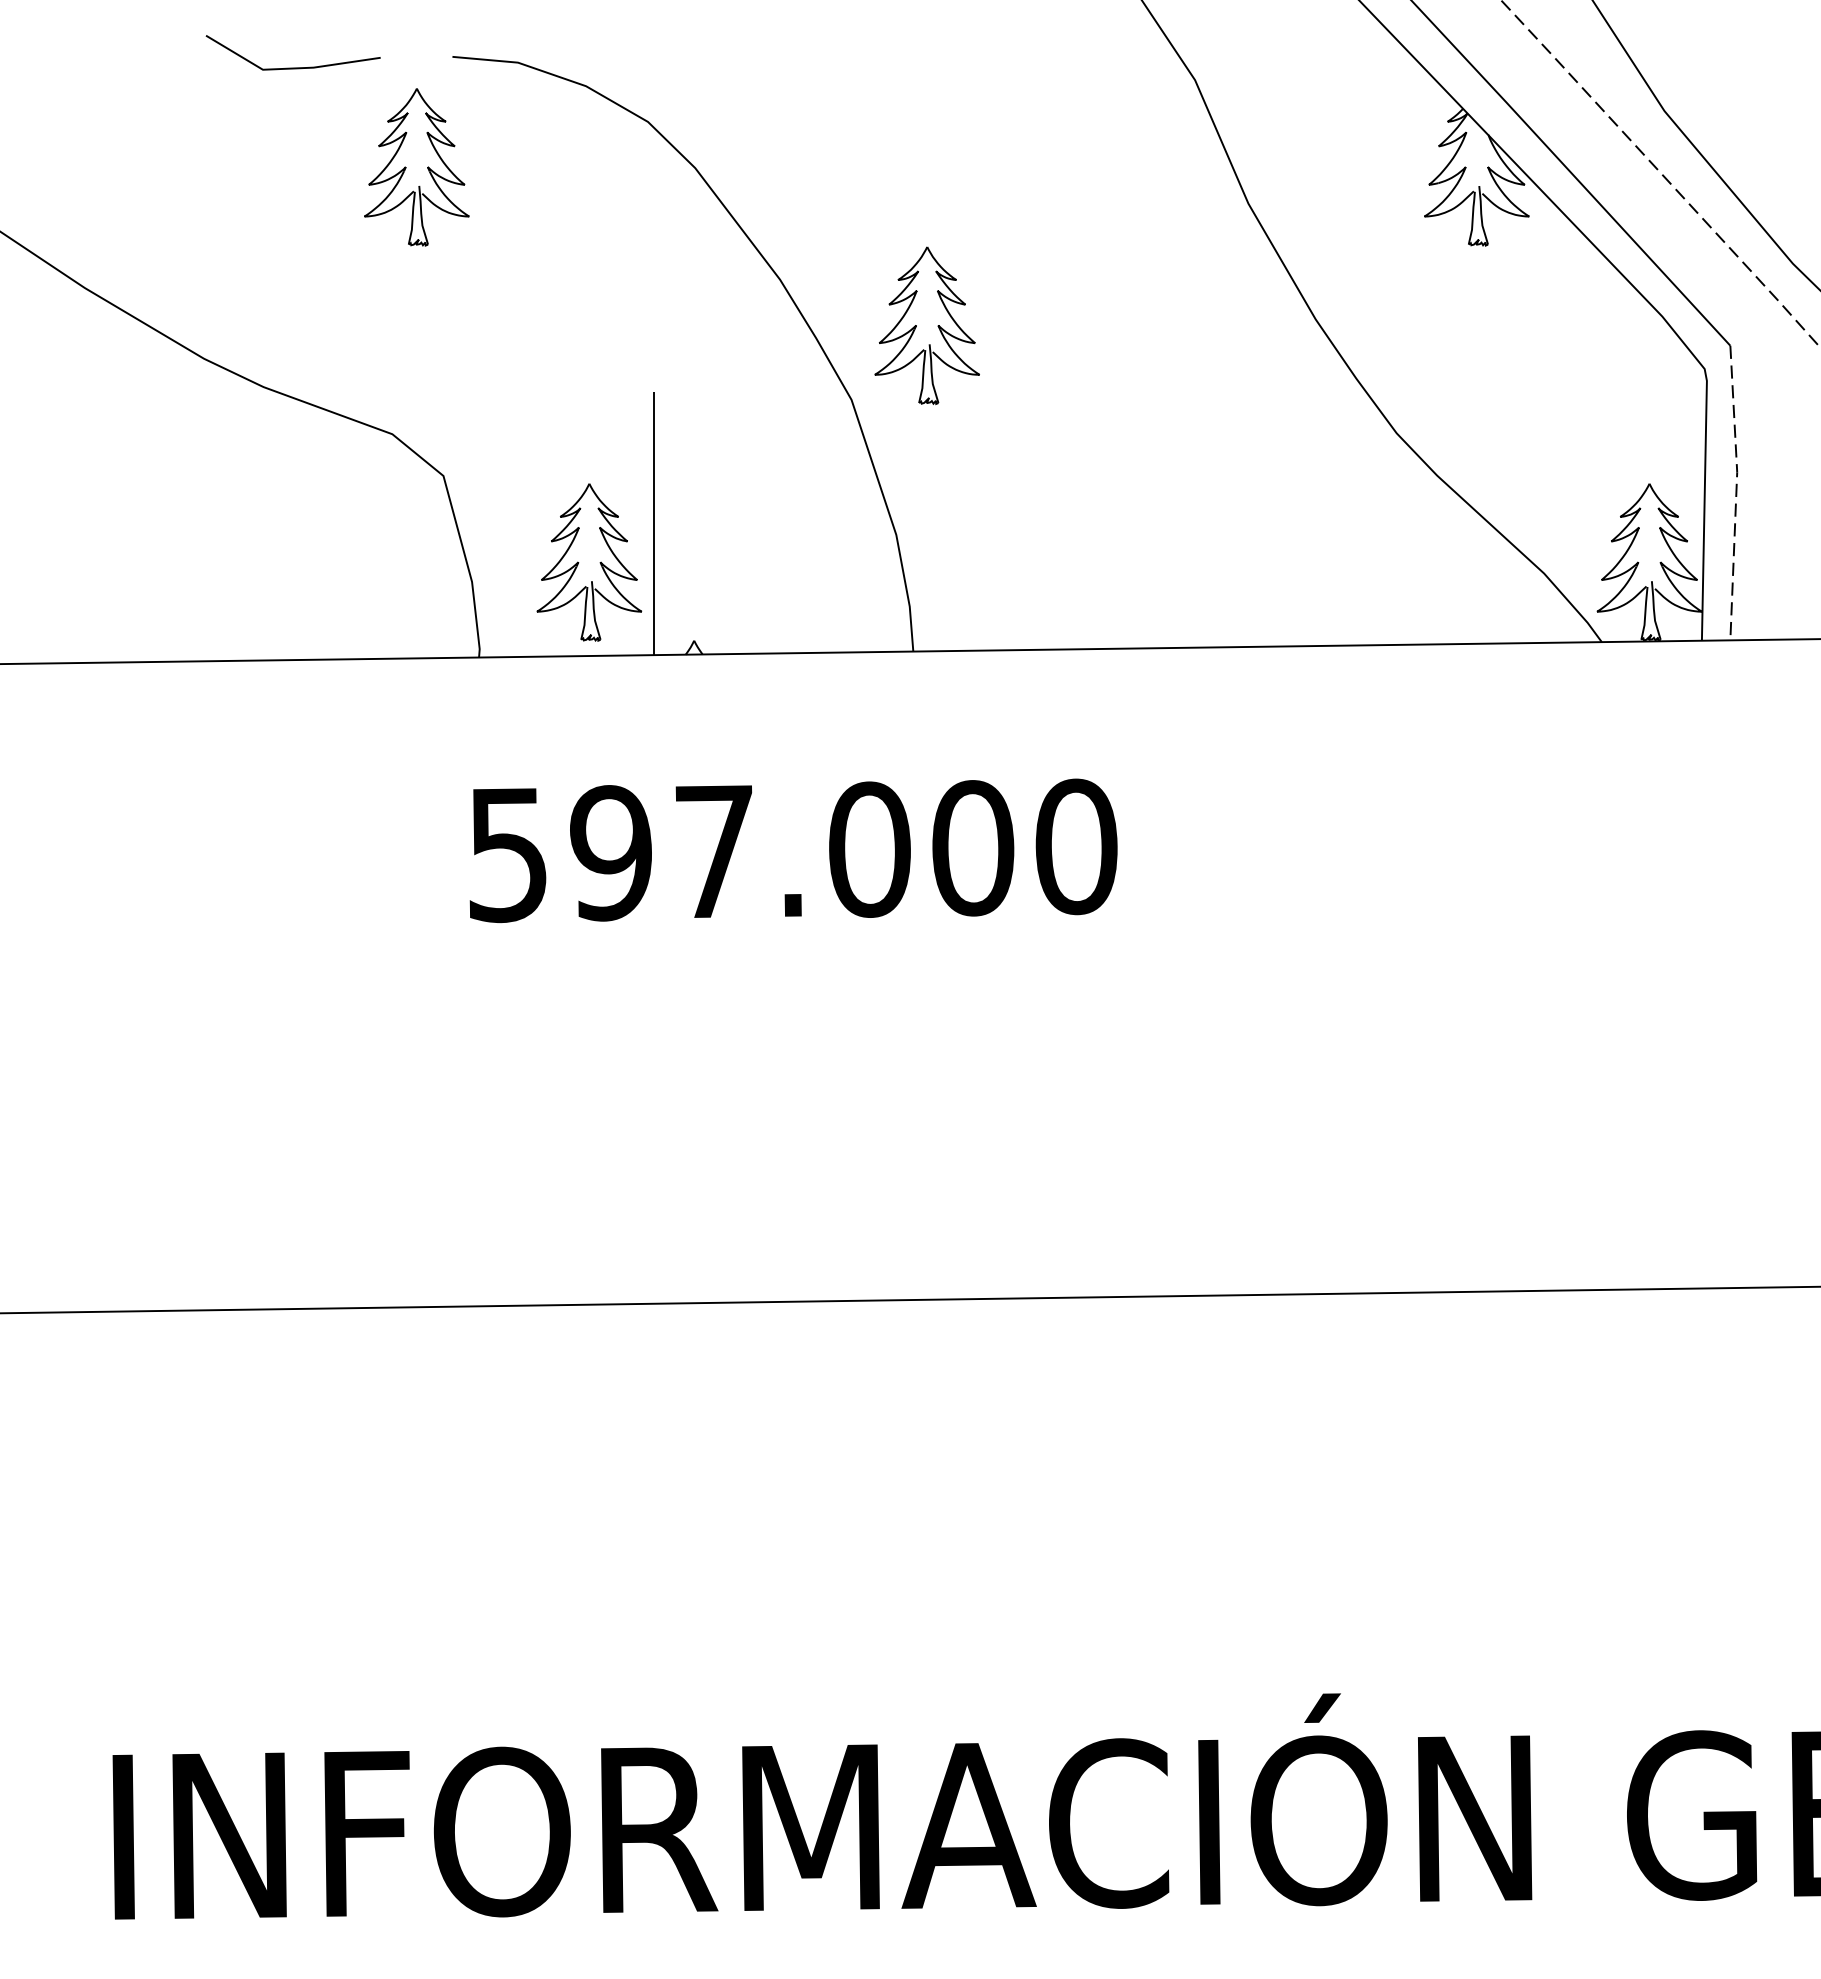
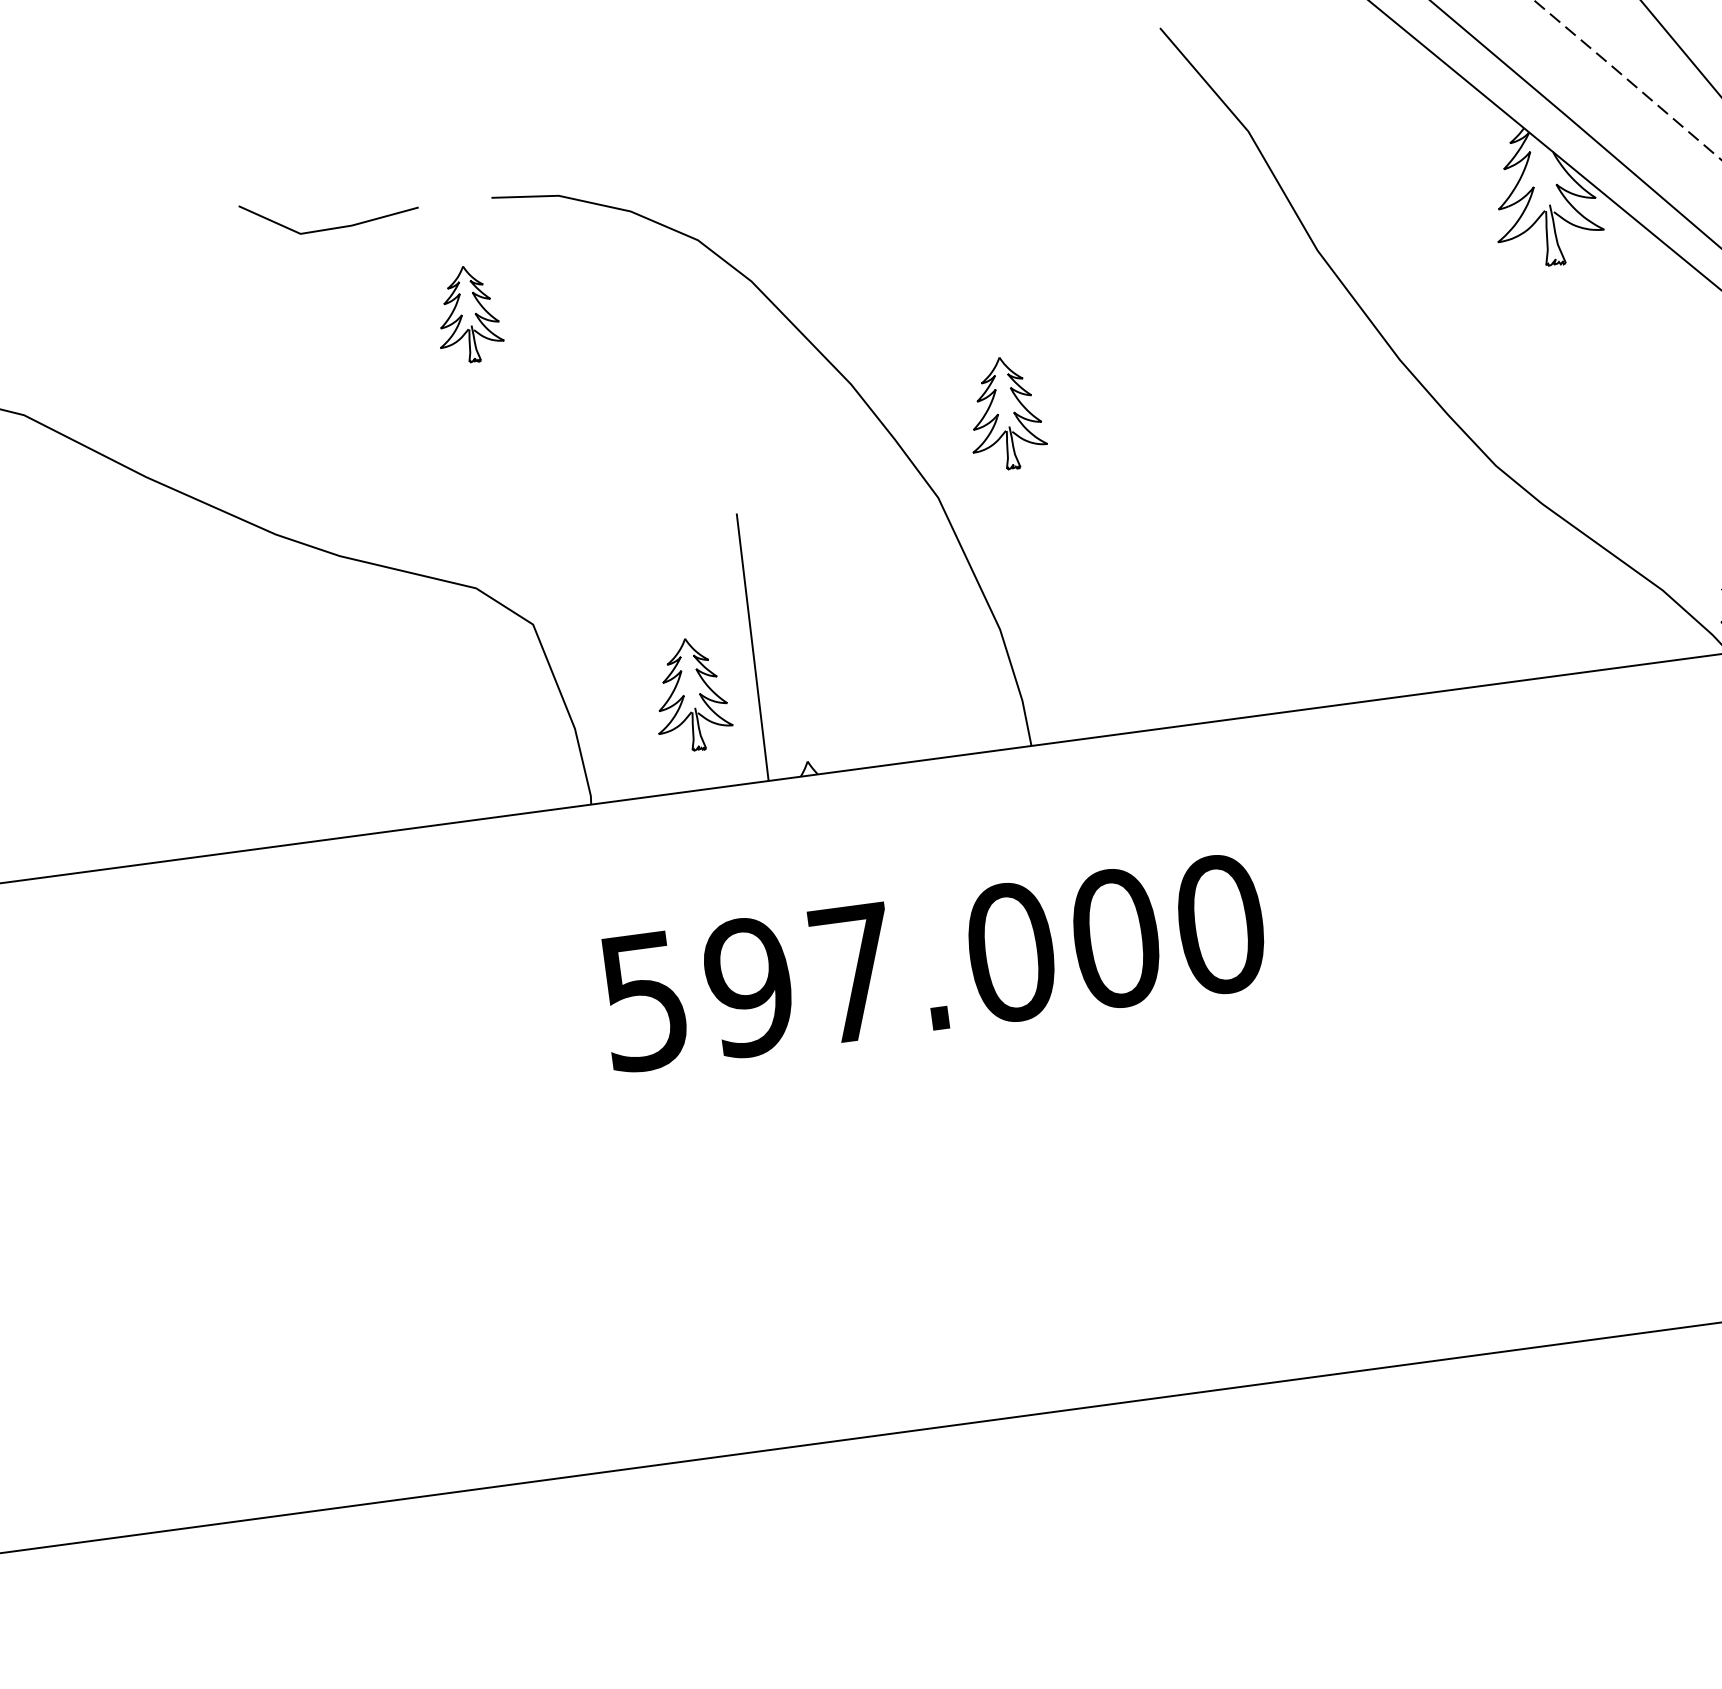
part: (416, 167) -> (468, 314), size x0.6
part: (926, 325) -> (1005, 413), size x0.7
part: (589, 562) -> (691, 694), size x0.7

